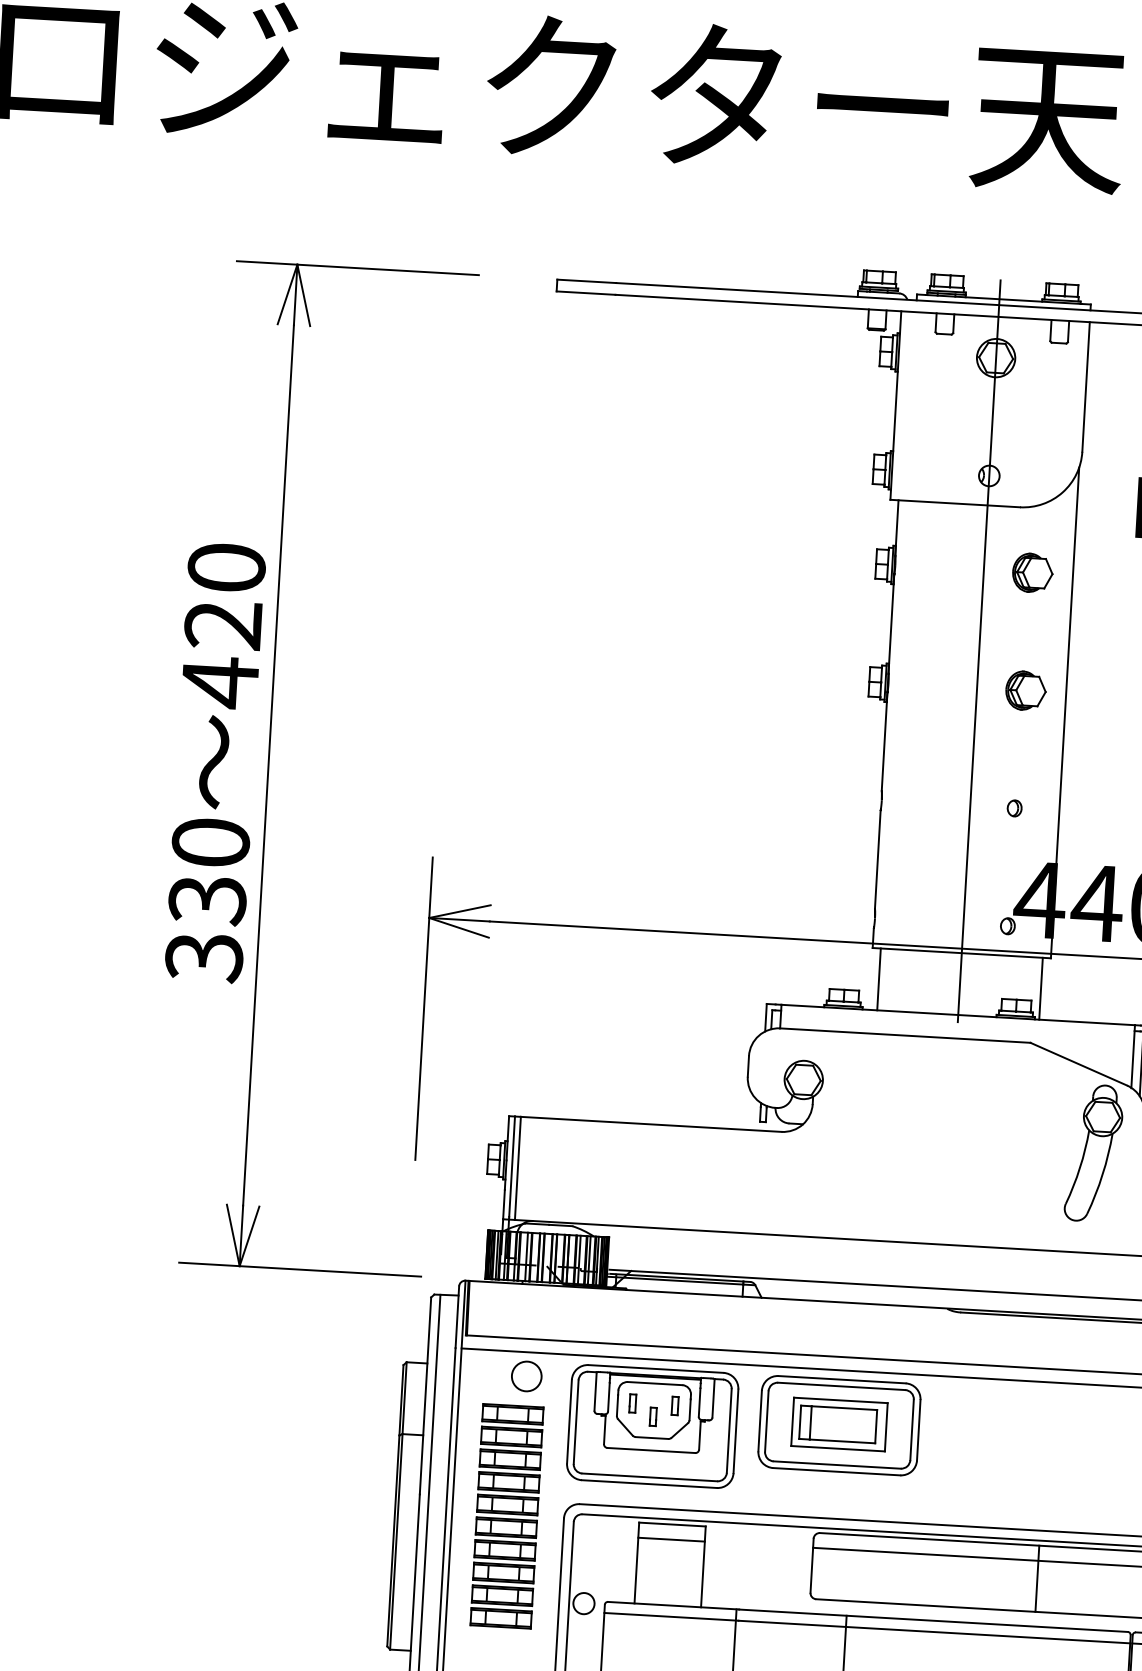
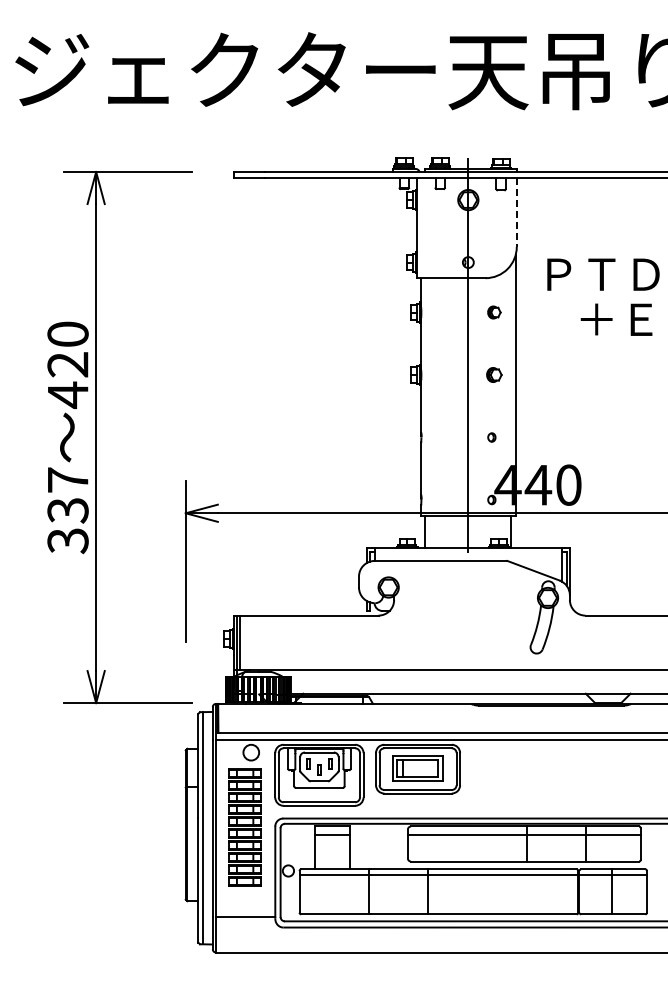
line: (1085, 388) -> (516, 213), solid -> dashed
part: (1033, 572) -> (494, 312), size x0.6
part: (1026, 689) -> (494, 374), size x0.7
text: (209, 841) -> (67, 479), 330 -> 337

